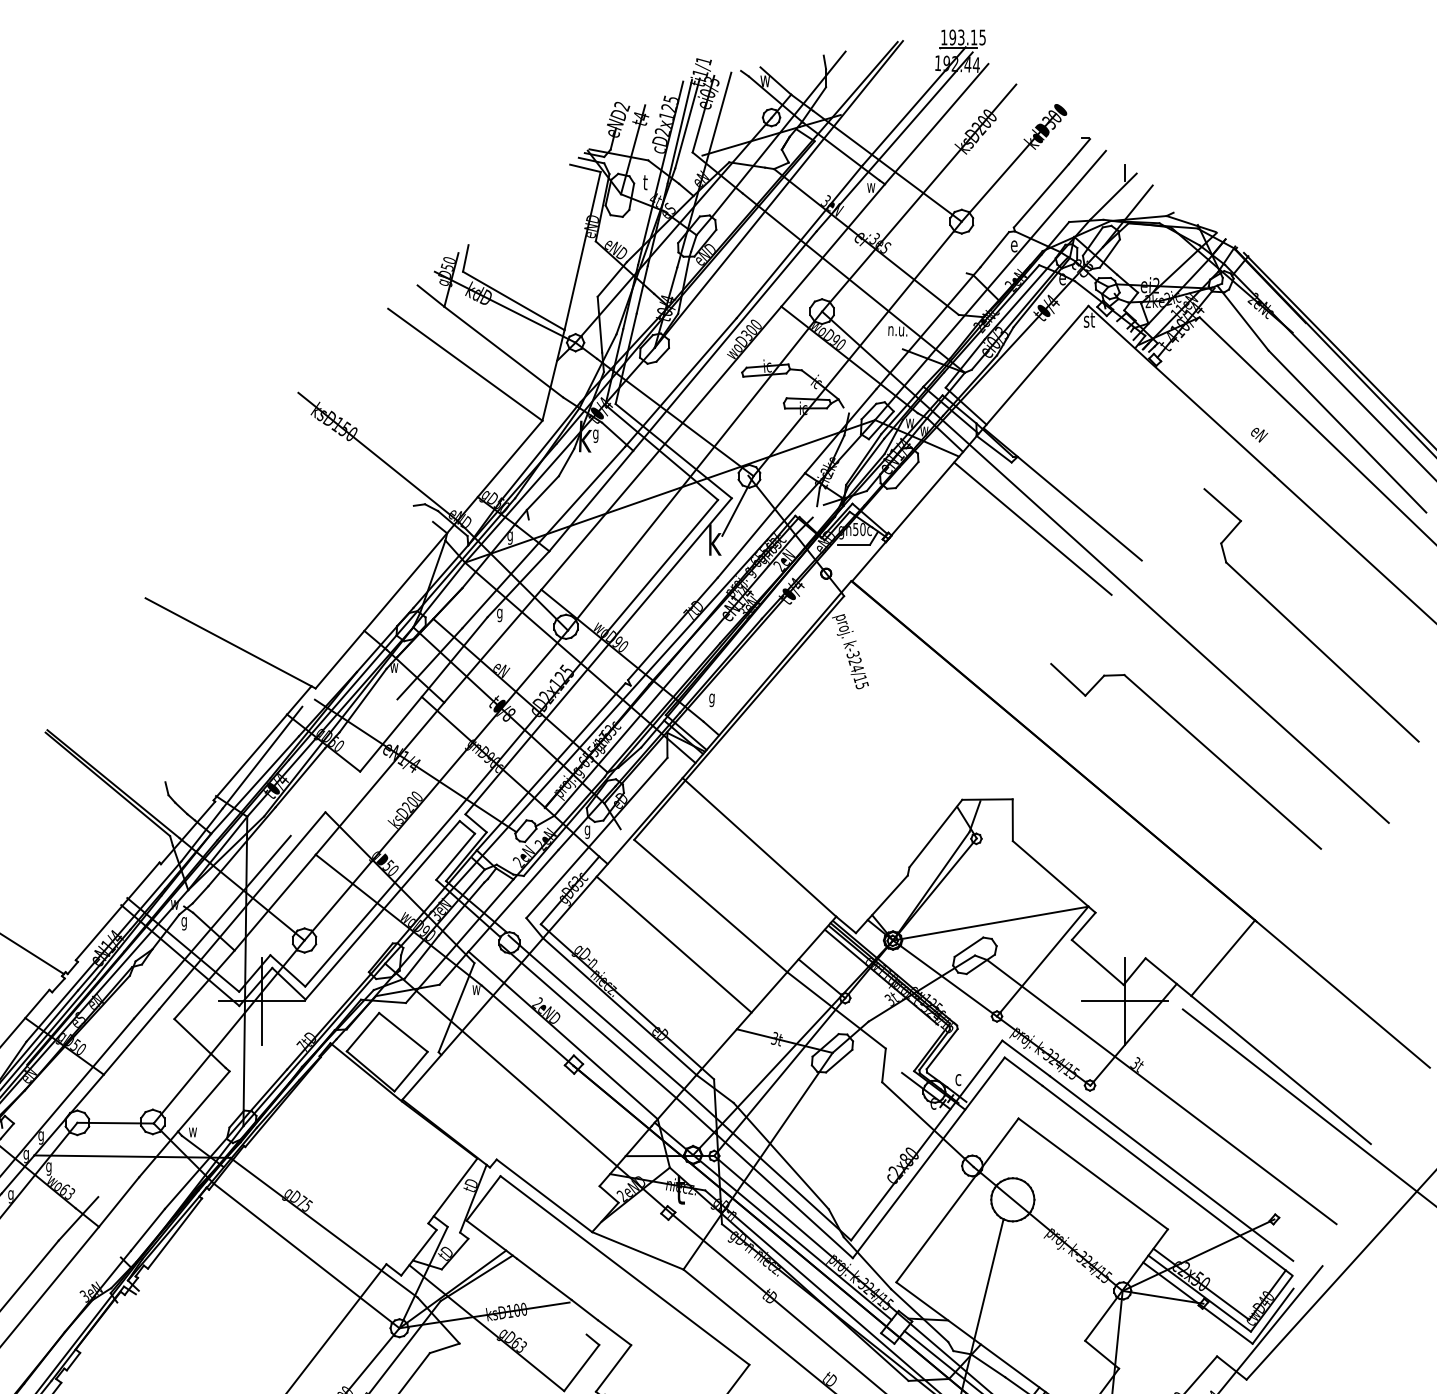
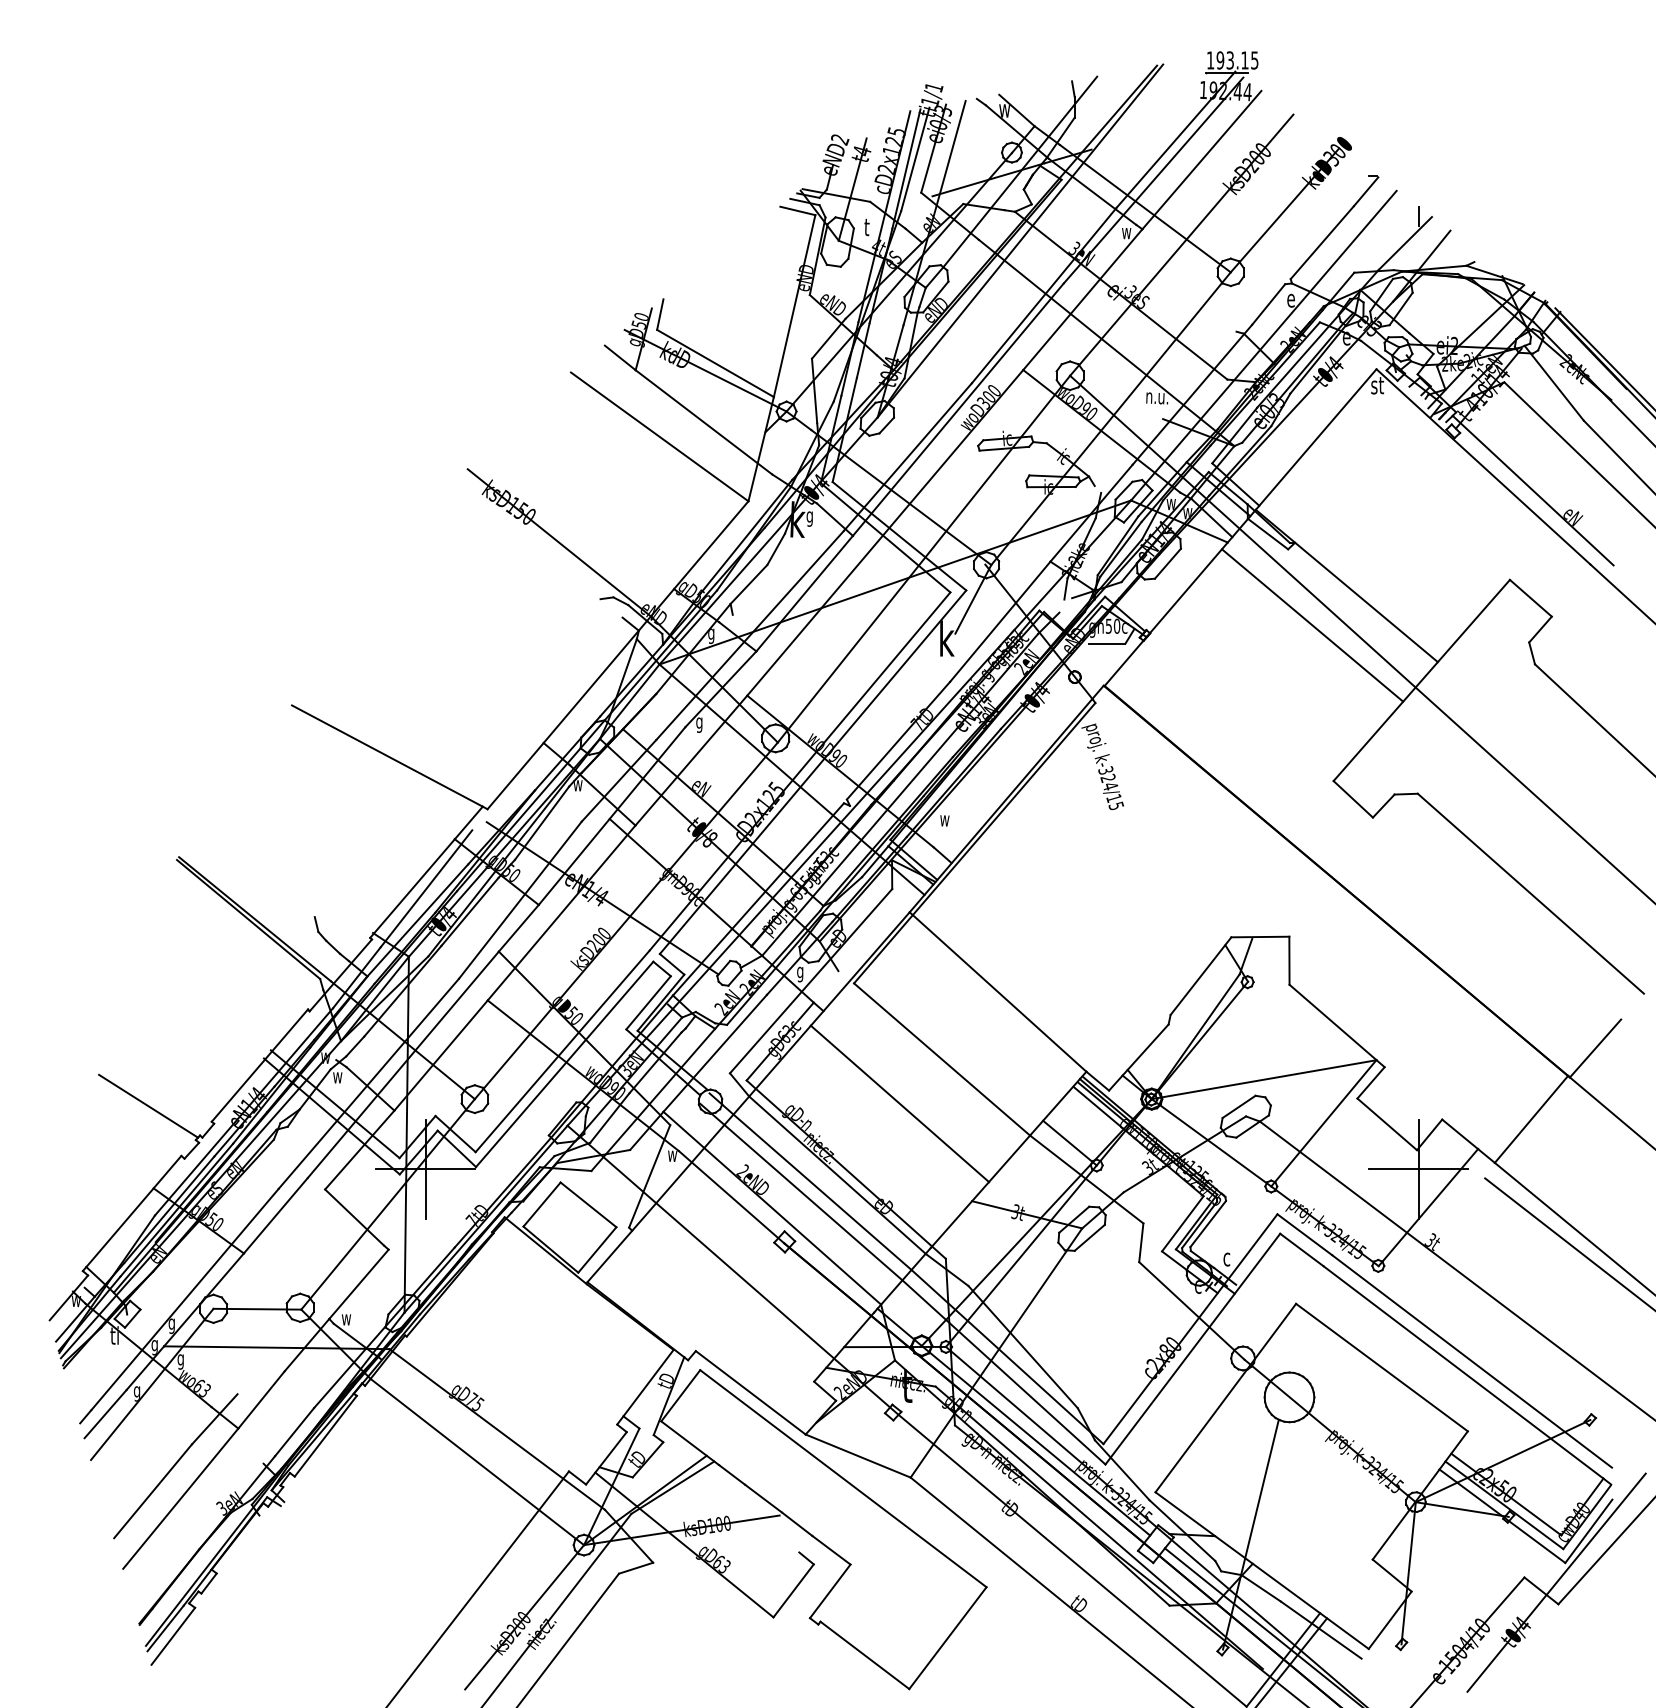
line: (1224, 411) -> (1532, 490), added
line: (1127, 576) -> (1421, 680), added
text: (712, 700) -> (944, 822), g -> w
line: (343, 766) -> (519, 899), added
line: (342, 791) -> (518, 927), added
line: (1278, 896) -> (1595, 1048), added
text: (185, 923) -> (337, 1079), g -> w
line: (919, 1048) -> (1182, 1223), added

